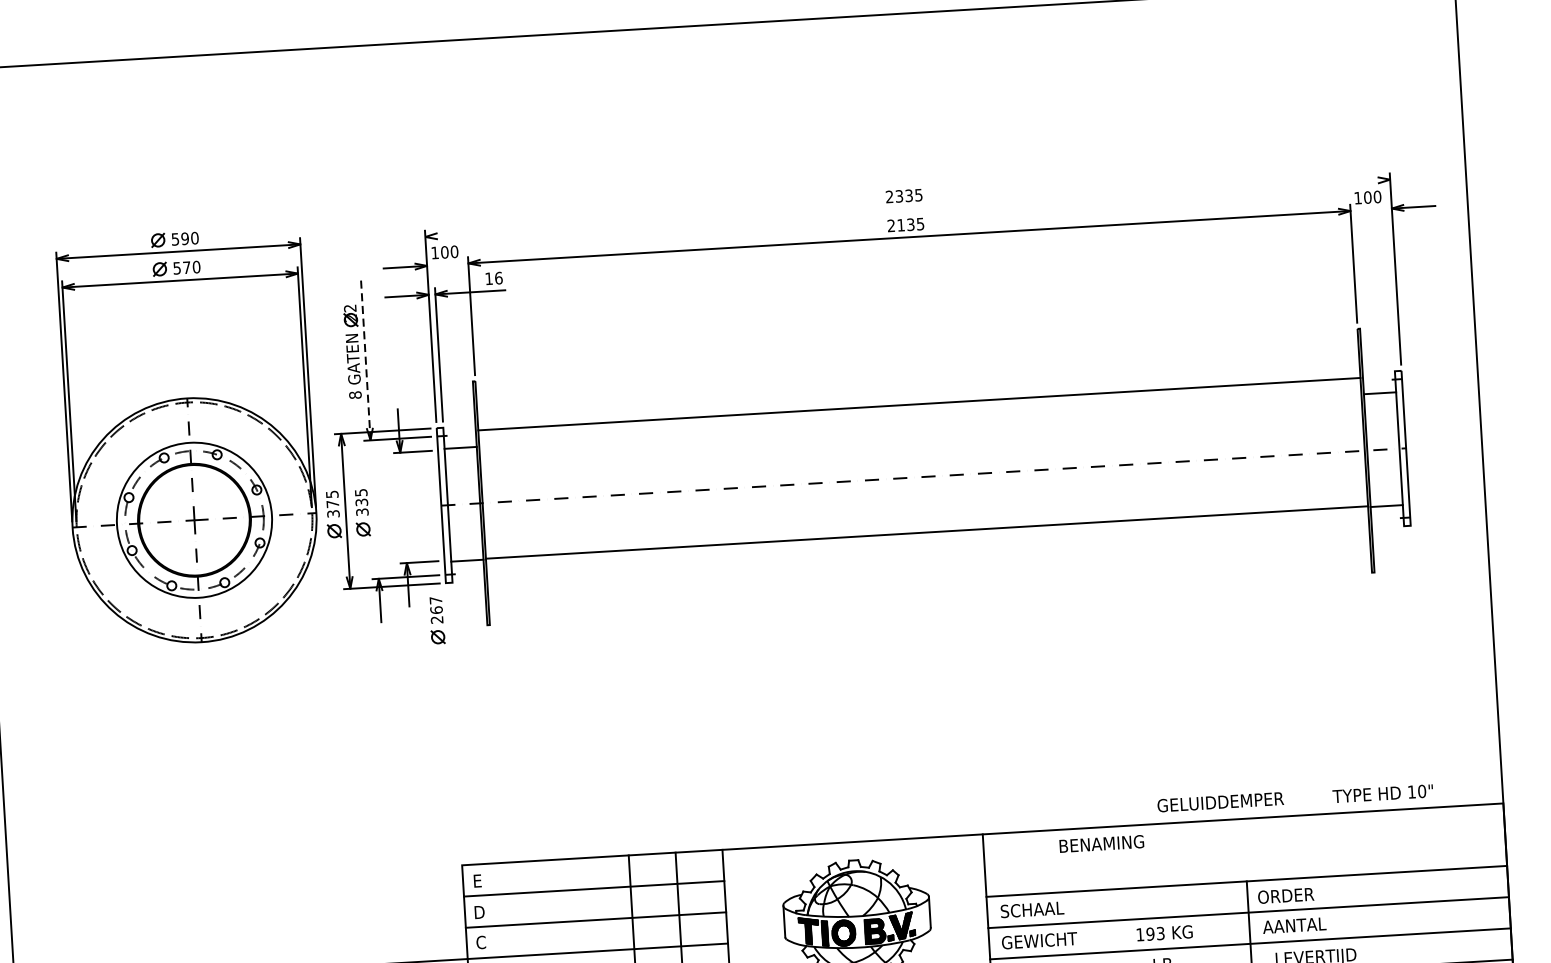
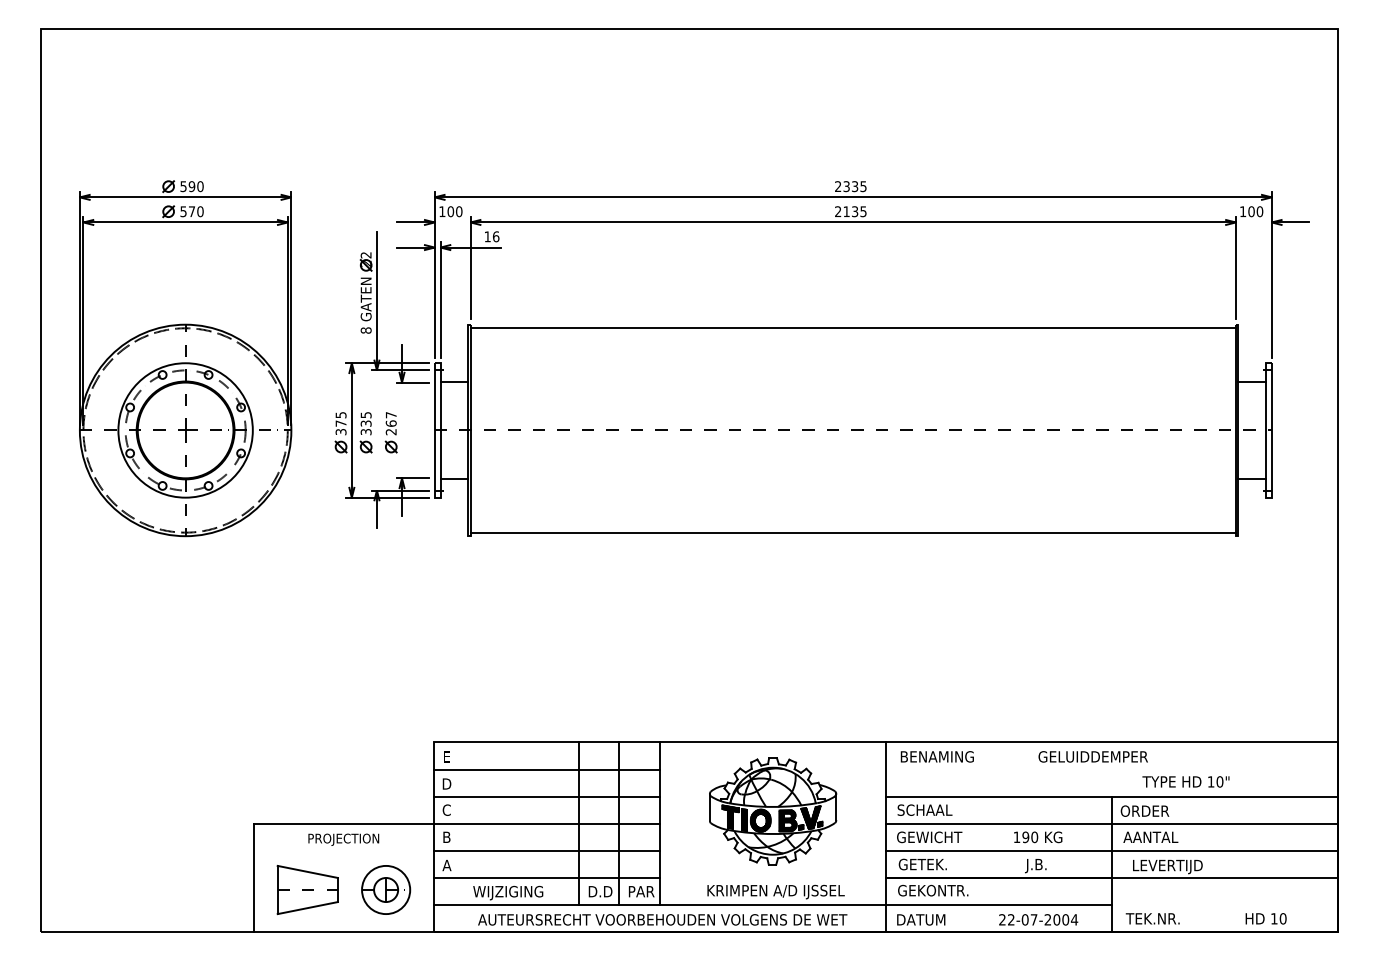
line: (906, 208) -> (852, 197), added
line: (365, 360) -> (376, 301), dashed -> solid
line: (918, 404) -> (852, 328), moved
part: (189, 437) -> (185, 358), moved
line: (926, 532) -> (852, 532), moved
part: (436, 620) -> (390, 432), moved
text: (1382, 793) -> (1185, 781), moved
text: (1219, 801) -> (1092, 756), moved
text: (1100, 843) -> (936, 756), moved
text: (1160, 933) -> (1034, 837), 193 -> 190

